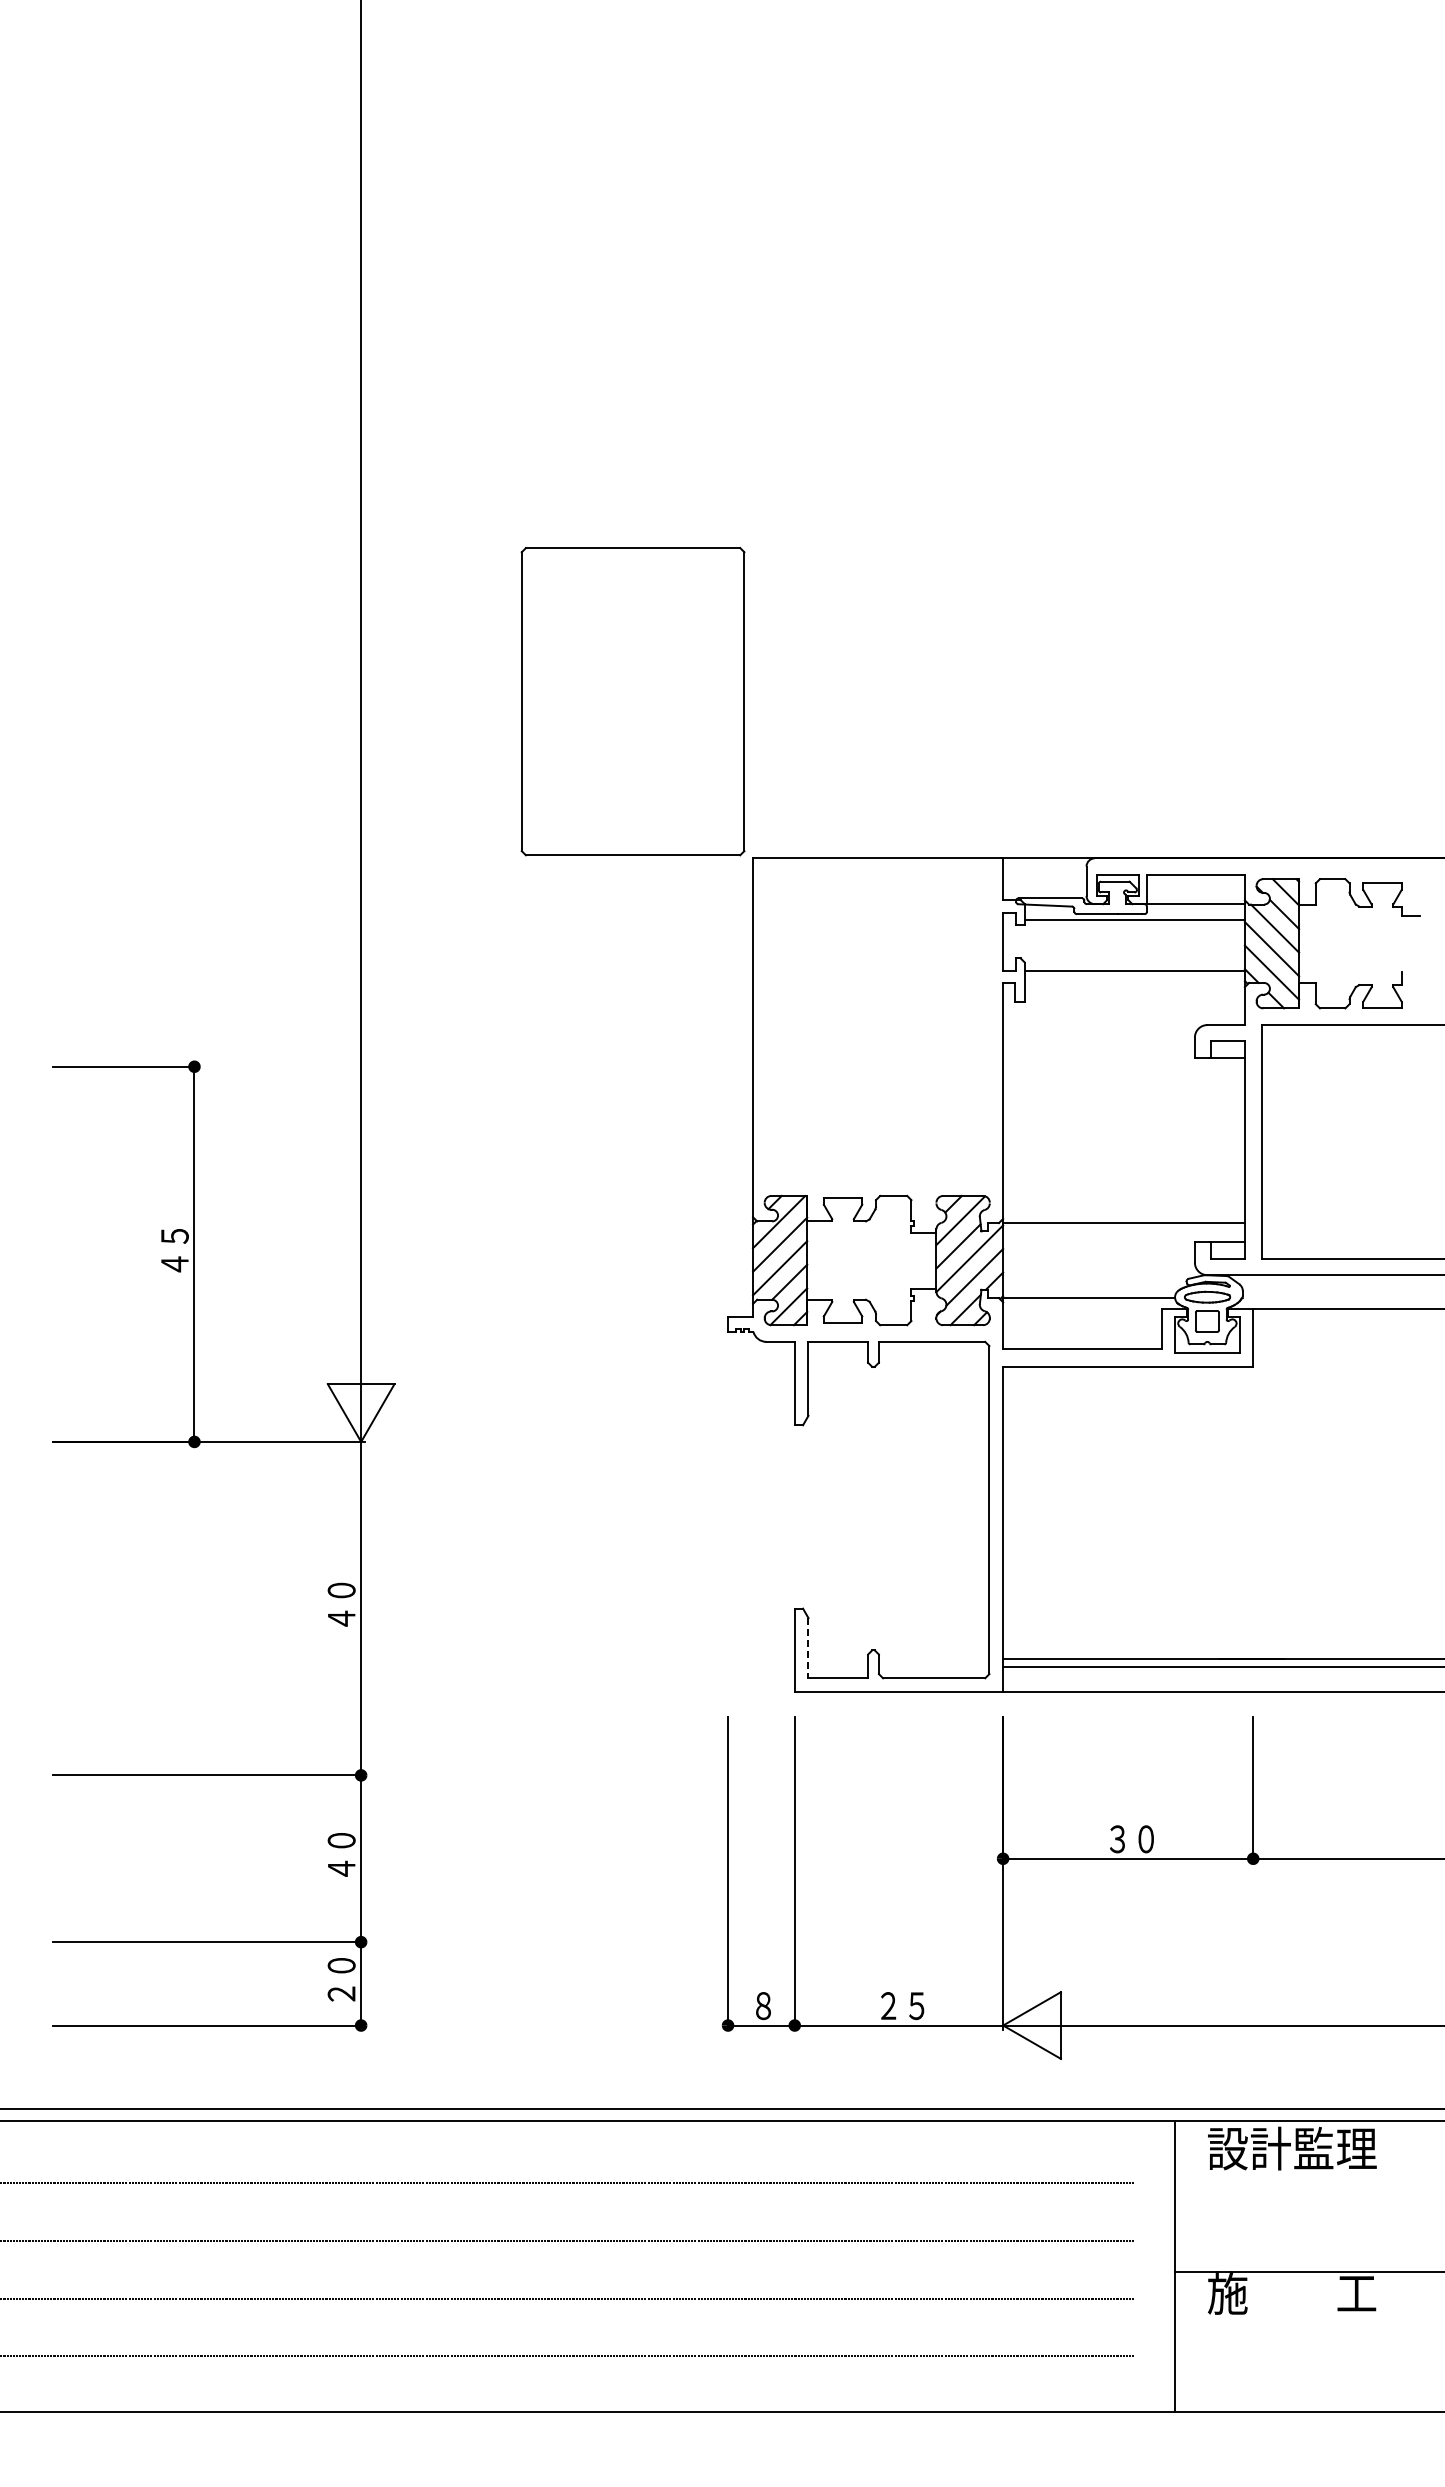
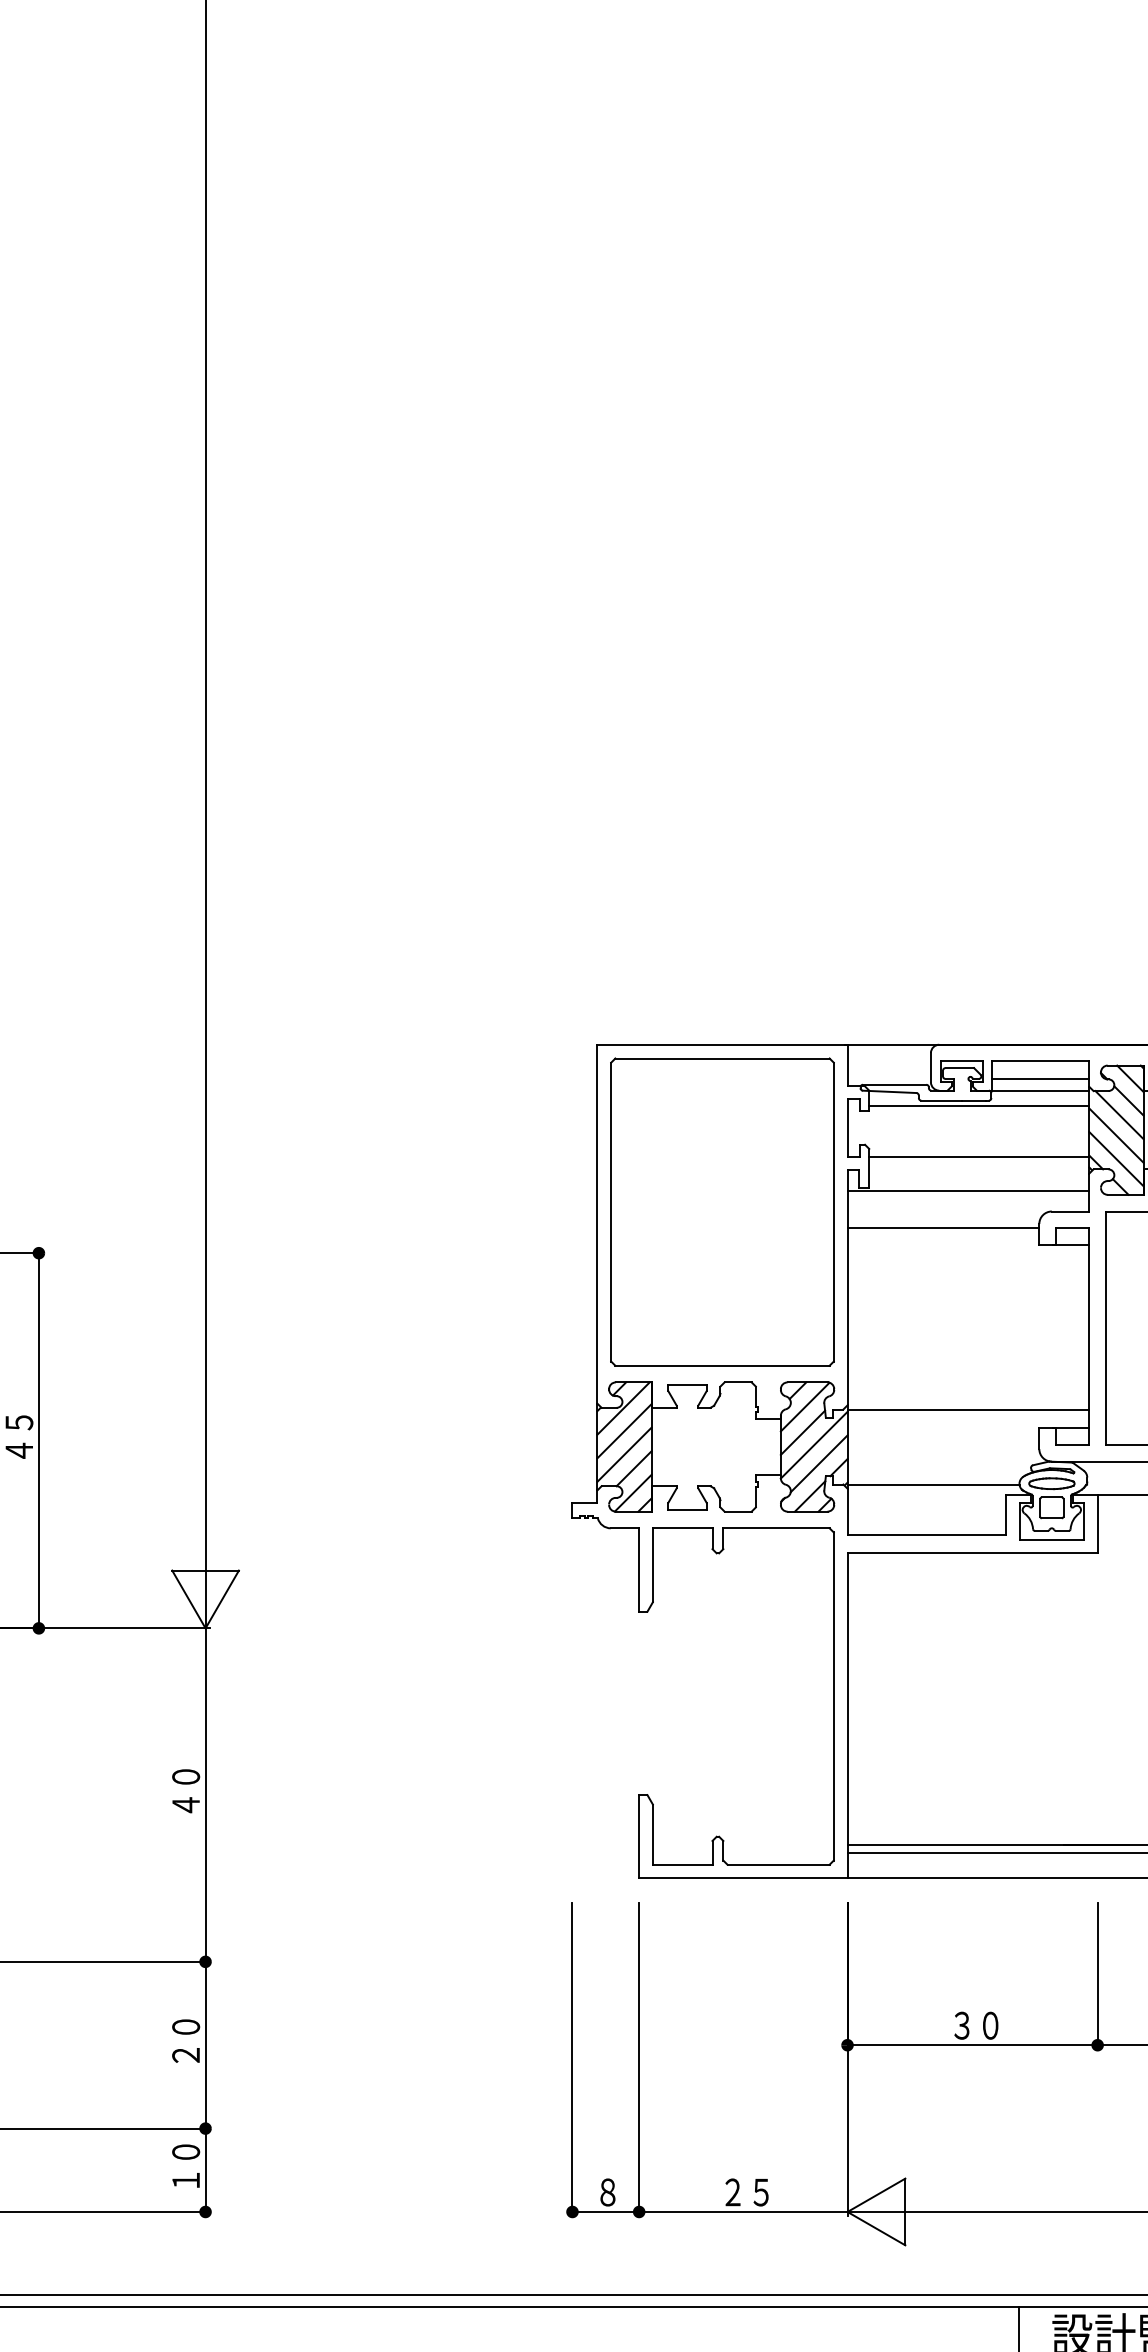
part: (632, 701) -> (721, 1211), moved
line: (1195, 892) -> (1039, 1078), added
line: (1123, 1004) -> (967, 1190), added
line: (1098, 1041) -> (942, 1227), added
line: (808, 1648) -> (652, 1834), dashed -> solid
text: (341, 1868) -> (185, 2054), ４０ -> ２０
text: (340, 1993) -> (184, 2179), ２０ -> １０

